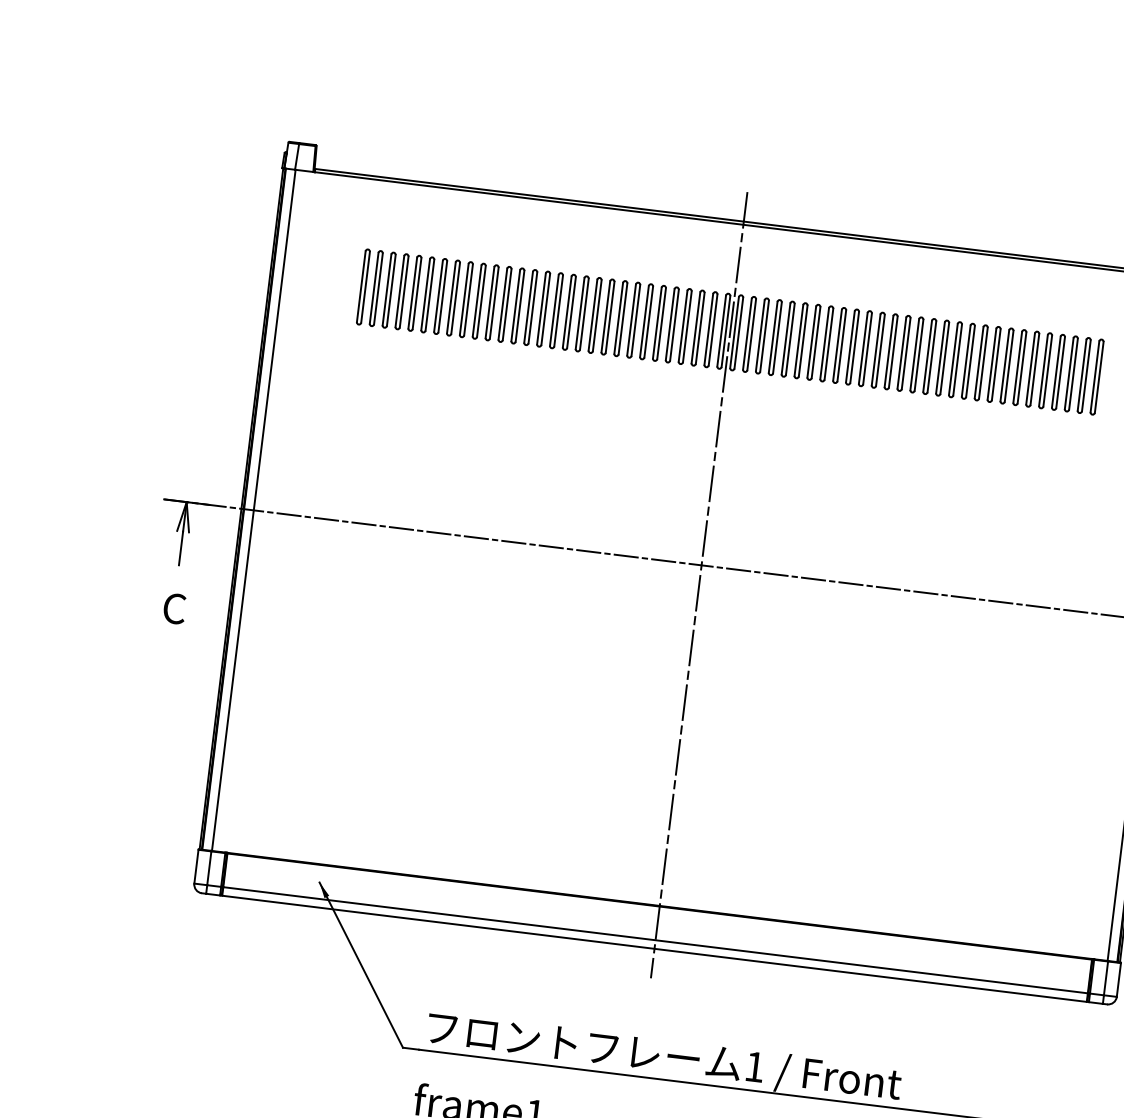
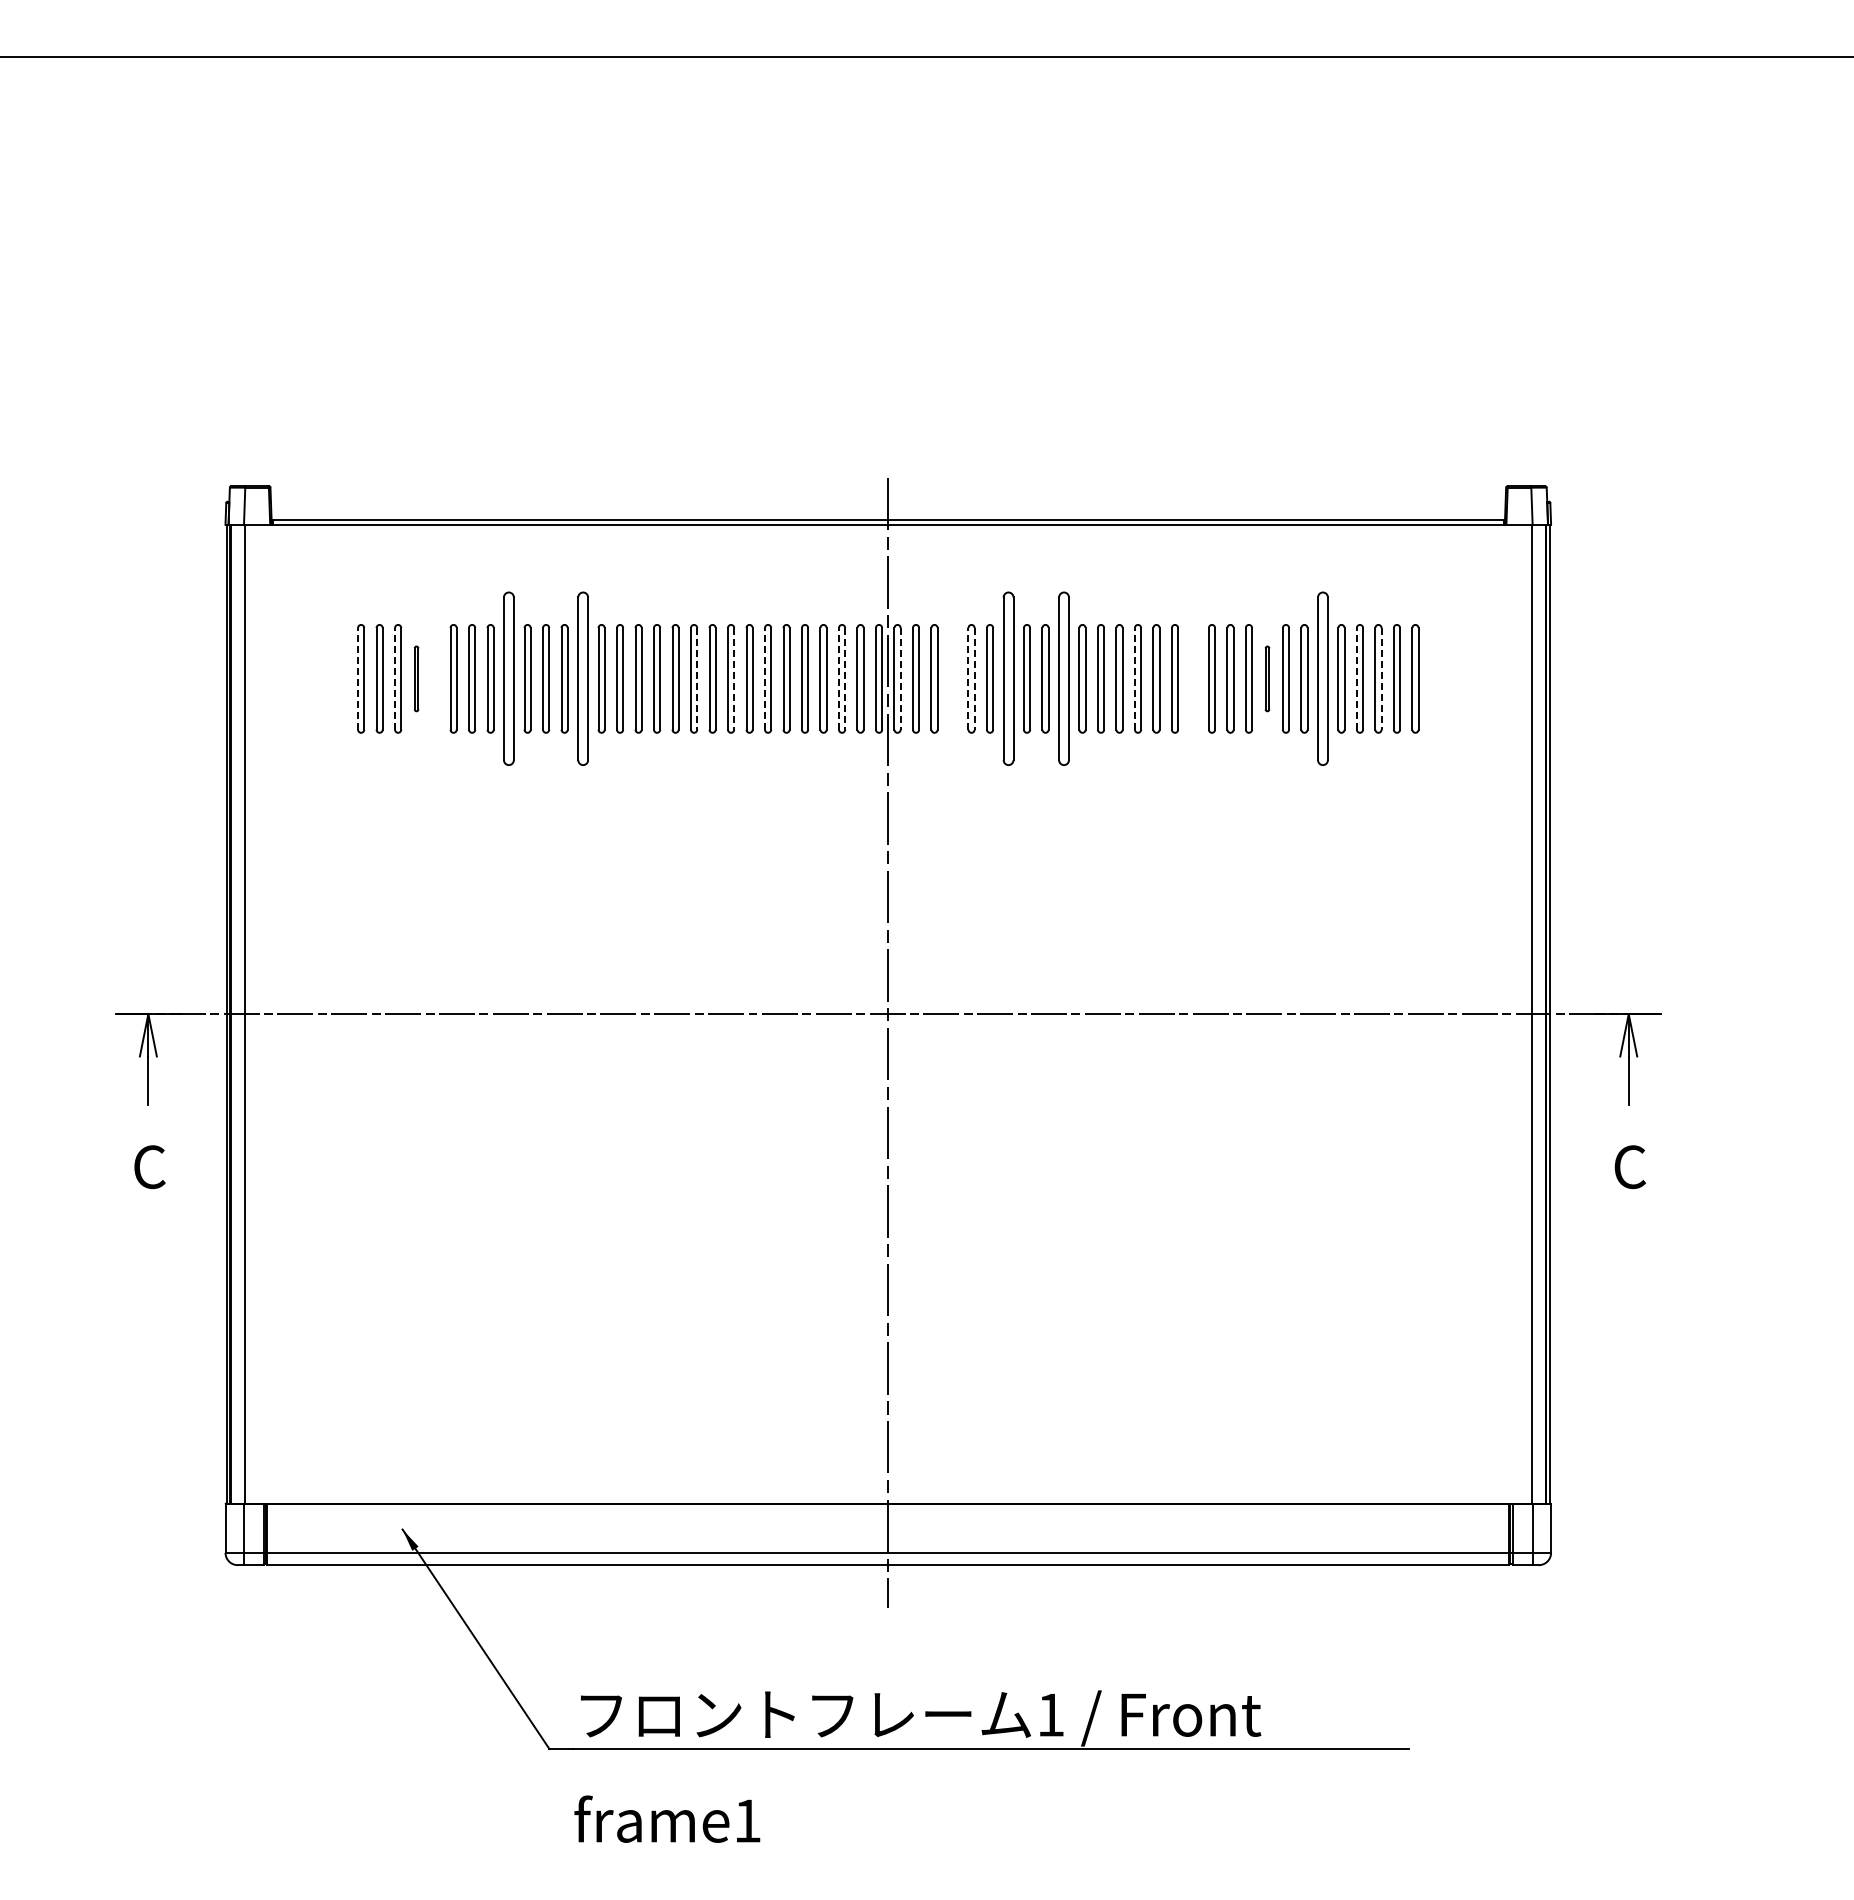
line: (361, 286) -> (358, 678), solid -> dashed
line: (387, 289) -> (395, 678), solid -> dashed
part: (401, 291) -> (416, 678), size x0.6
part: (415, 293) -> (435, 678), removed
part: (466, 299) -> (509, 678), size x1.6
part: (517, 305) -> (582, 678), size x1.6
line: (597, 315) -> (697, 678), solid -> dashed
line: (623, 318) -> (734, 678), solid -> dashed
line: (644, 321) -> (765, 678), solid -> dashed
line: (695, 327) -> (838, 678), solid -> dashed
line: (700, 328) -> (845, 678), solid -> dashed
line: (738, 332) -> (900, 678), solid -> dashed
part: (774, 337) -> (952, 678), removed
line: (786, 338) -> (968, 678), solid -> dashed
line: (790, 339) -> (974, 678), solid -> dashed
part: (813, 342) -> (1008, 678), size x1.6
part: (852, 346) -> (1063, 678), size x1.6
line: (901, 352) -> (1134, 678), solid -> dashed
part: (942, 357) -> (1193, 678), removed
part: (994, 364) -> (1267, 678), size x0.6
part: (1032, 368) -> (1322, 678), size x1.6
line: (1056, 371) -> (1356, 678), solid -> dashed
line: (1073, 373) -> (1381, 678), solid -> dashed

